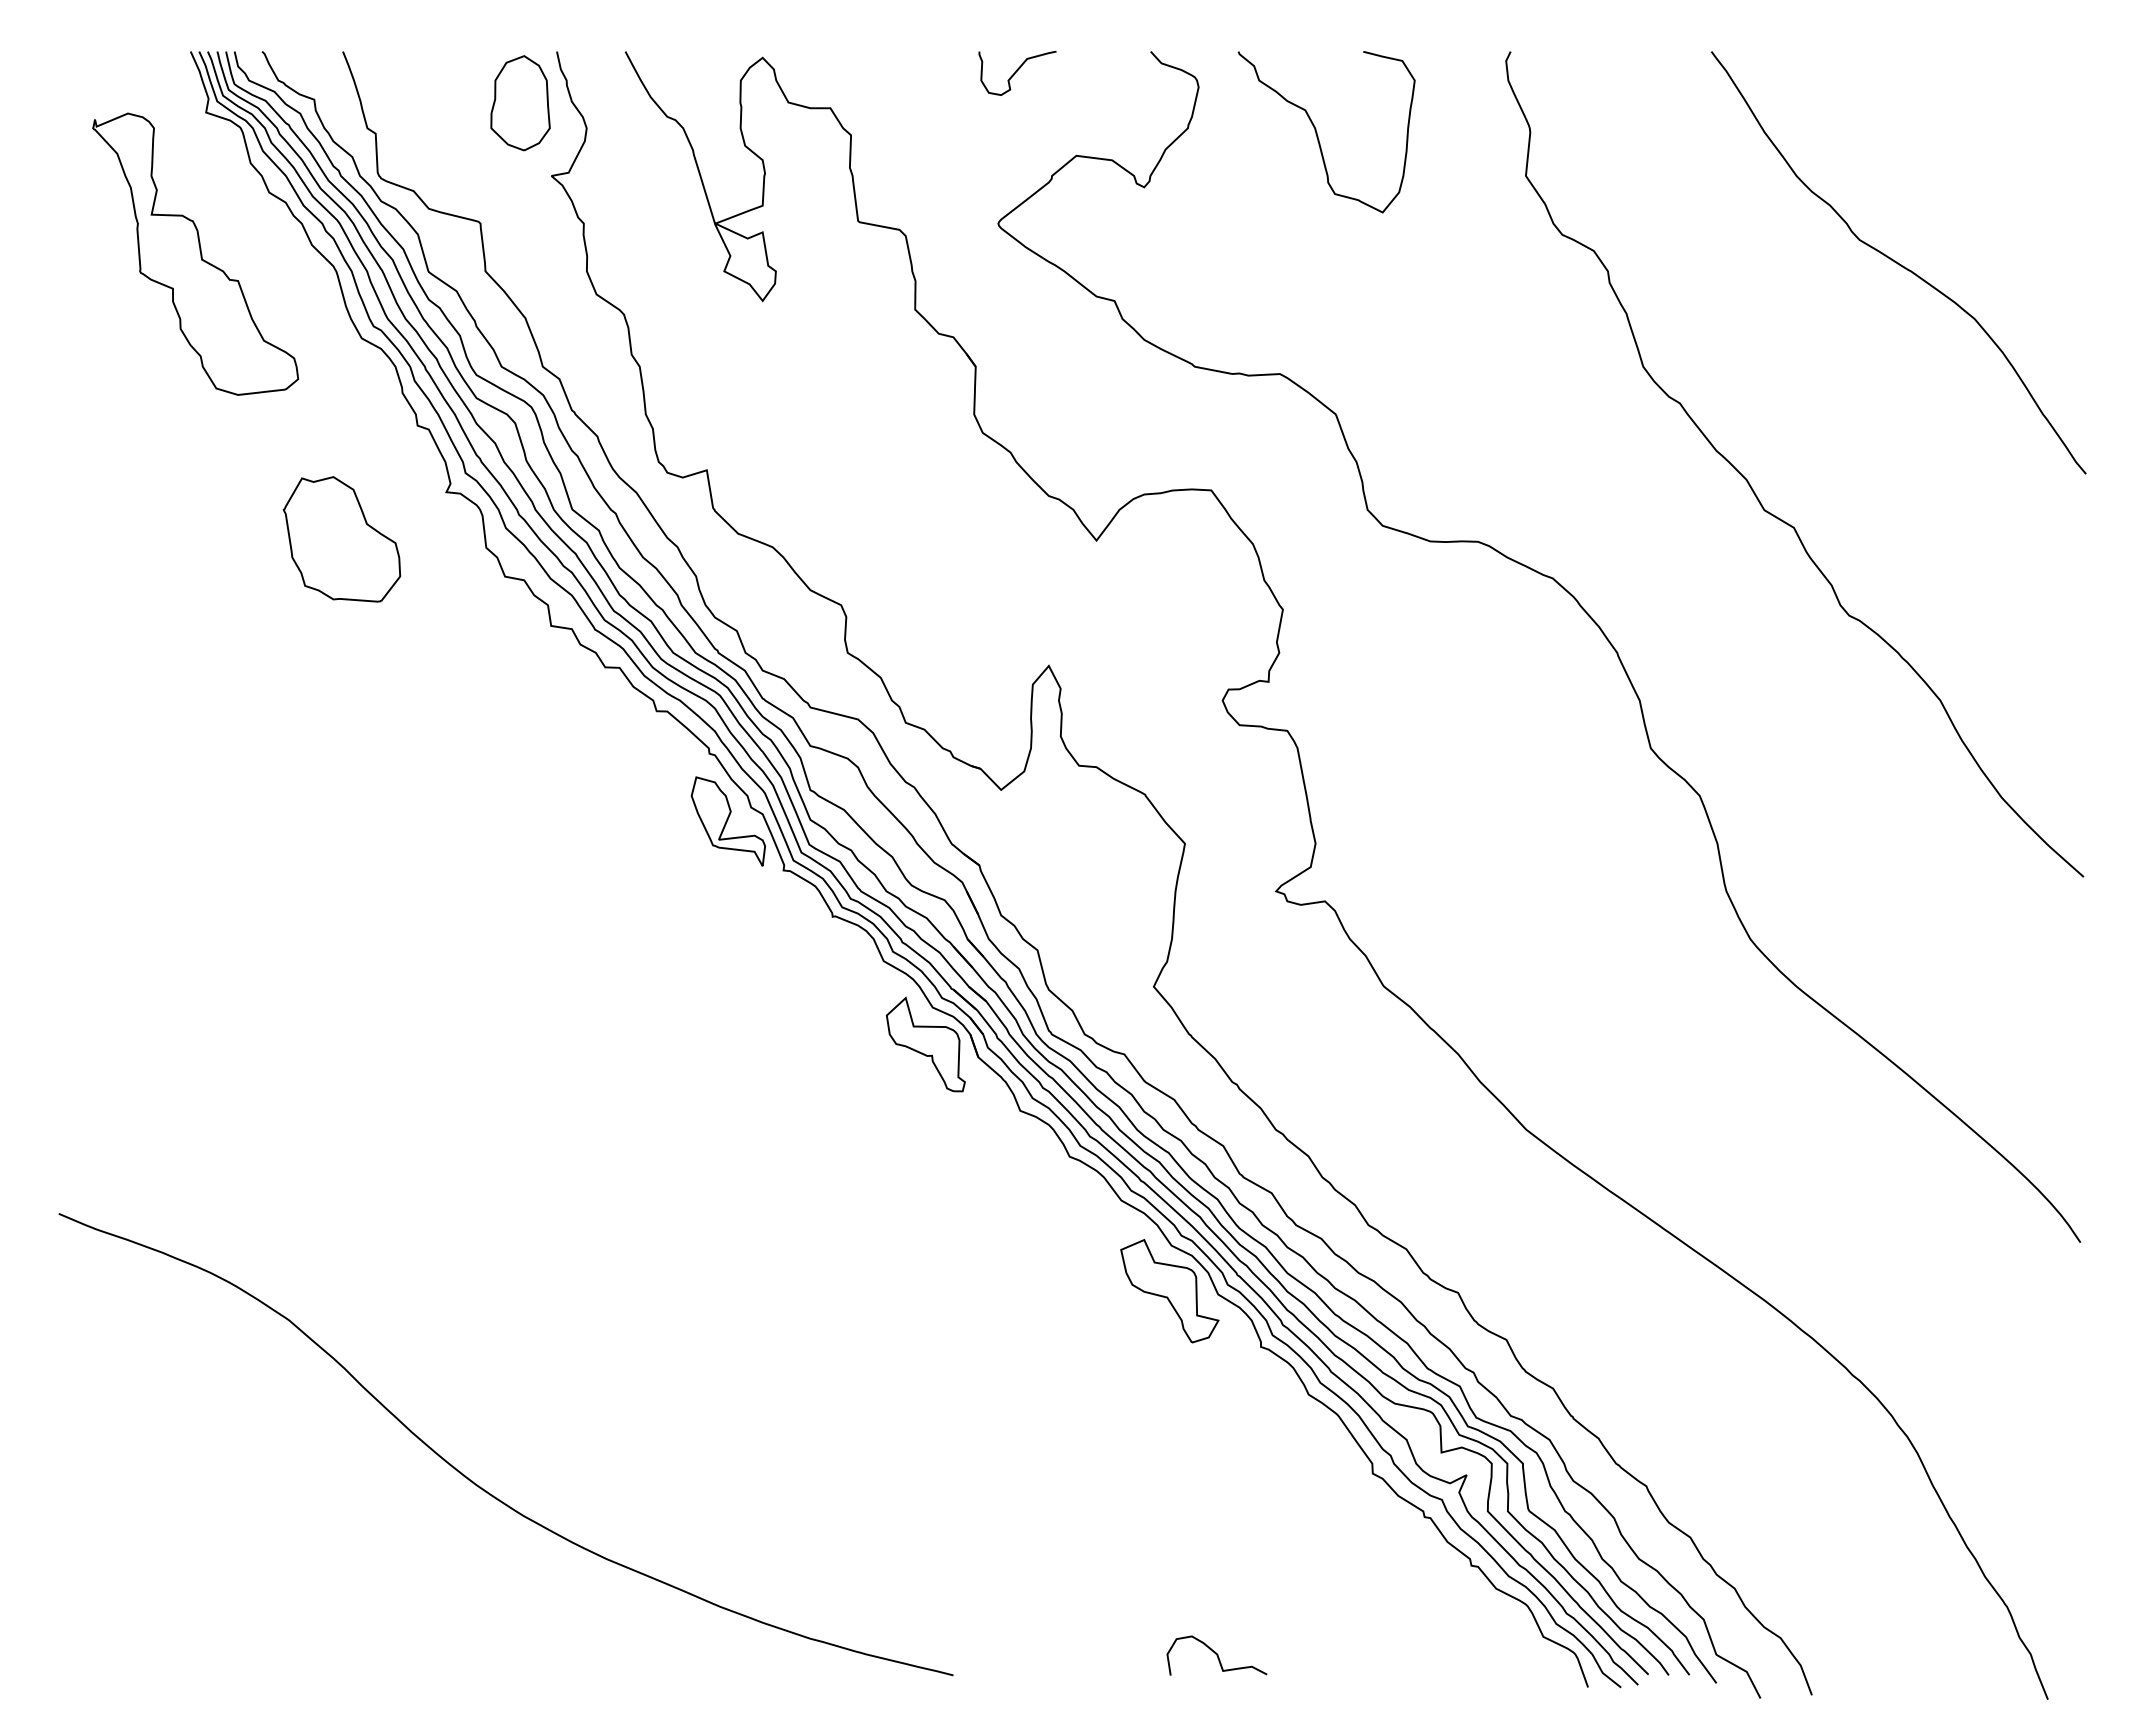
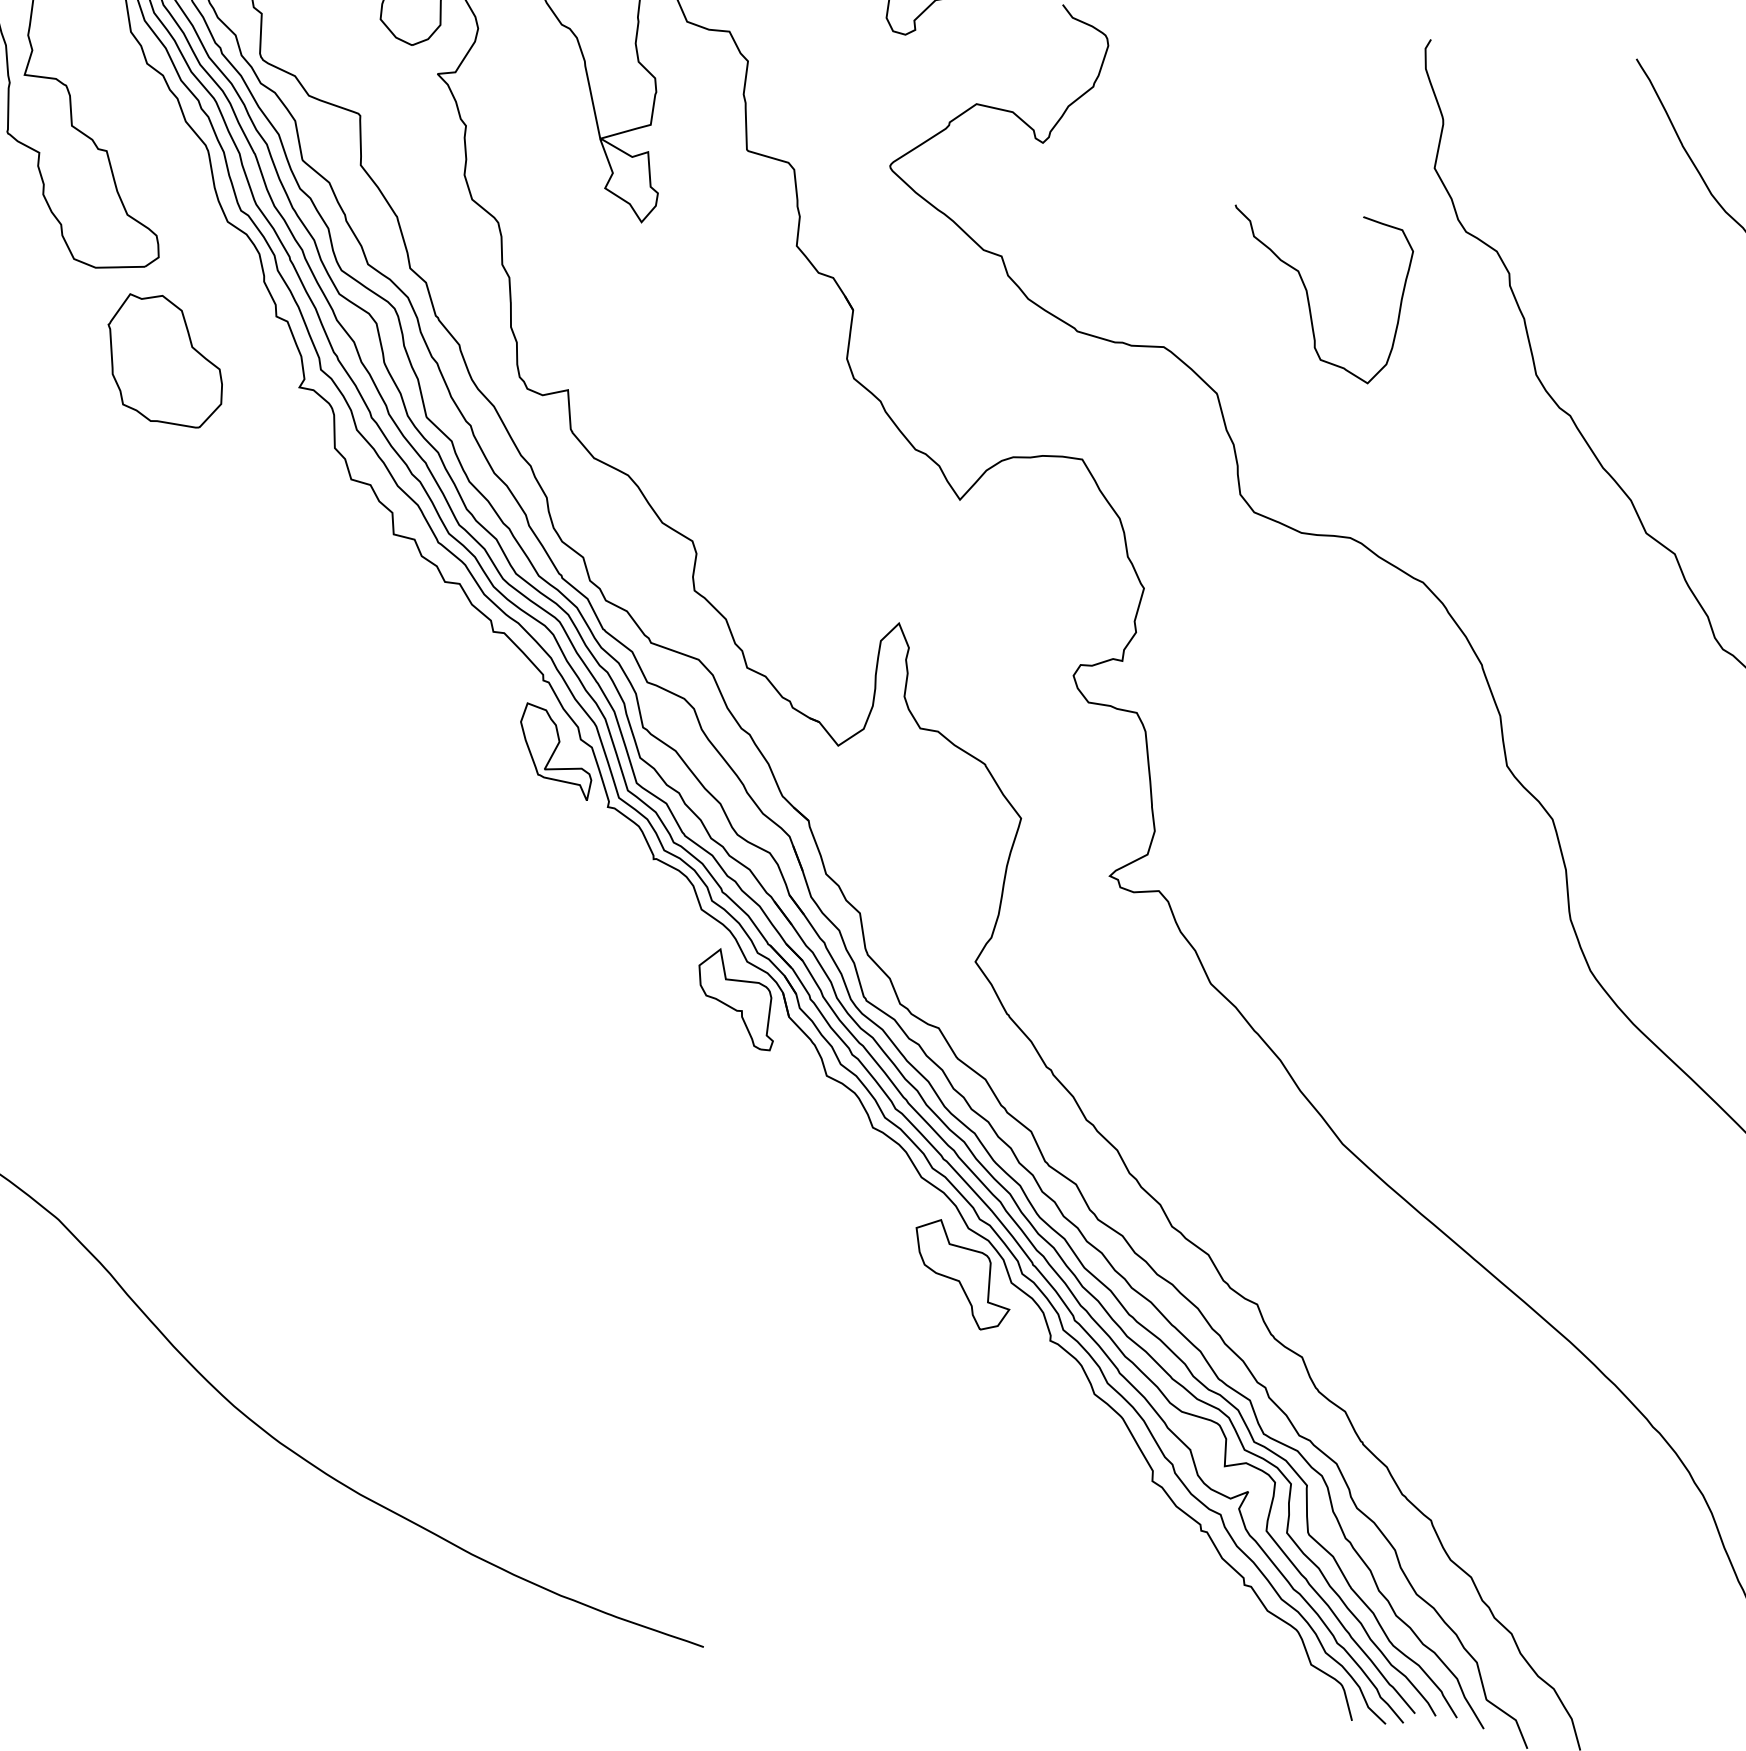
curve: (1318, 136) -> (1309, 299), moved
part: (341, 539) -> (164, 360), moved
curve: (1216, 1655) -> (974, 1652), removed

